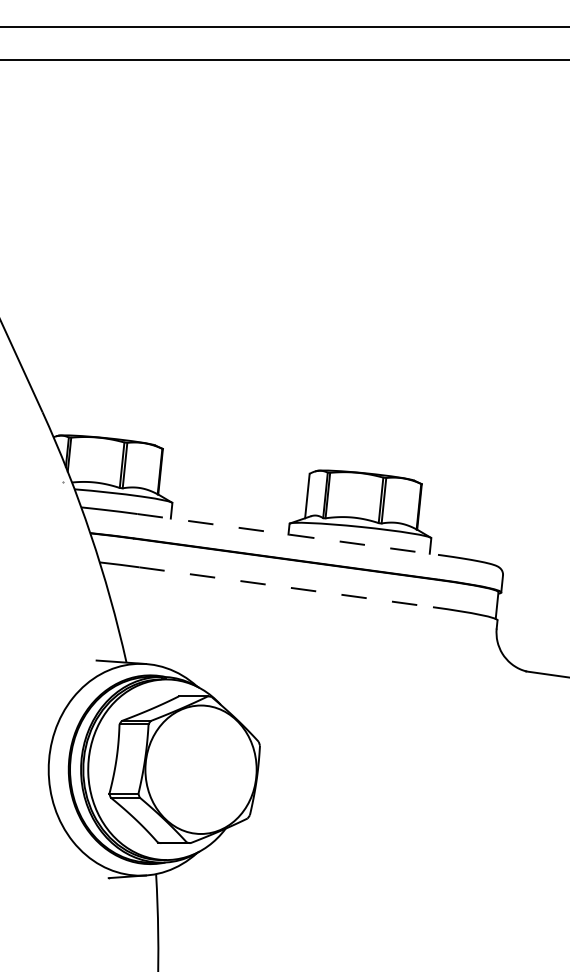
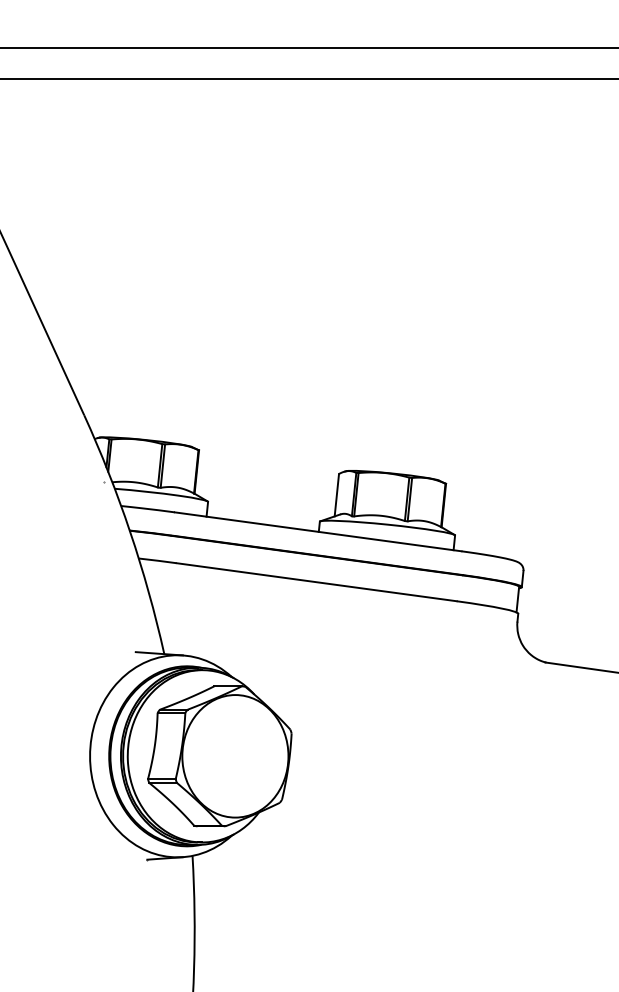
line: (288, 534) -> (318, 531), dashed -> solid
line: (287, 587) -> (317, 582), dashed -> solid

